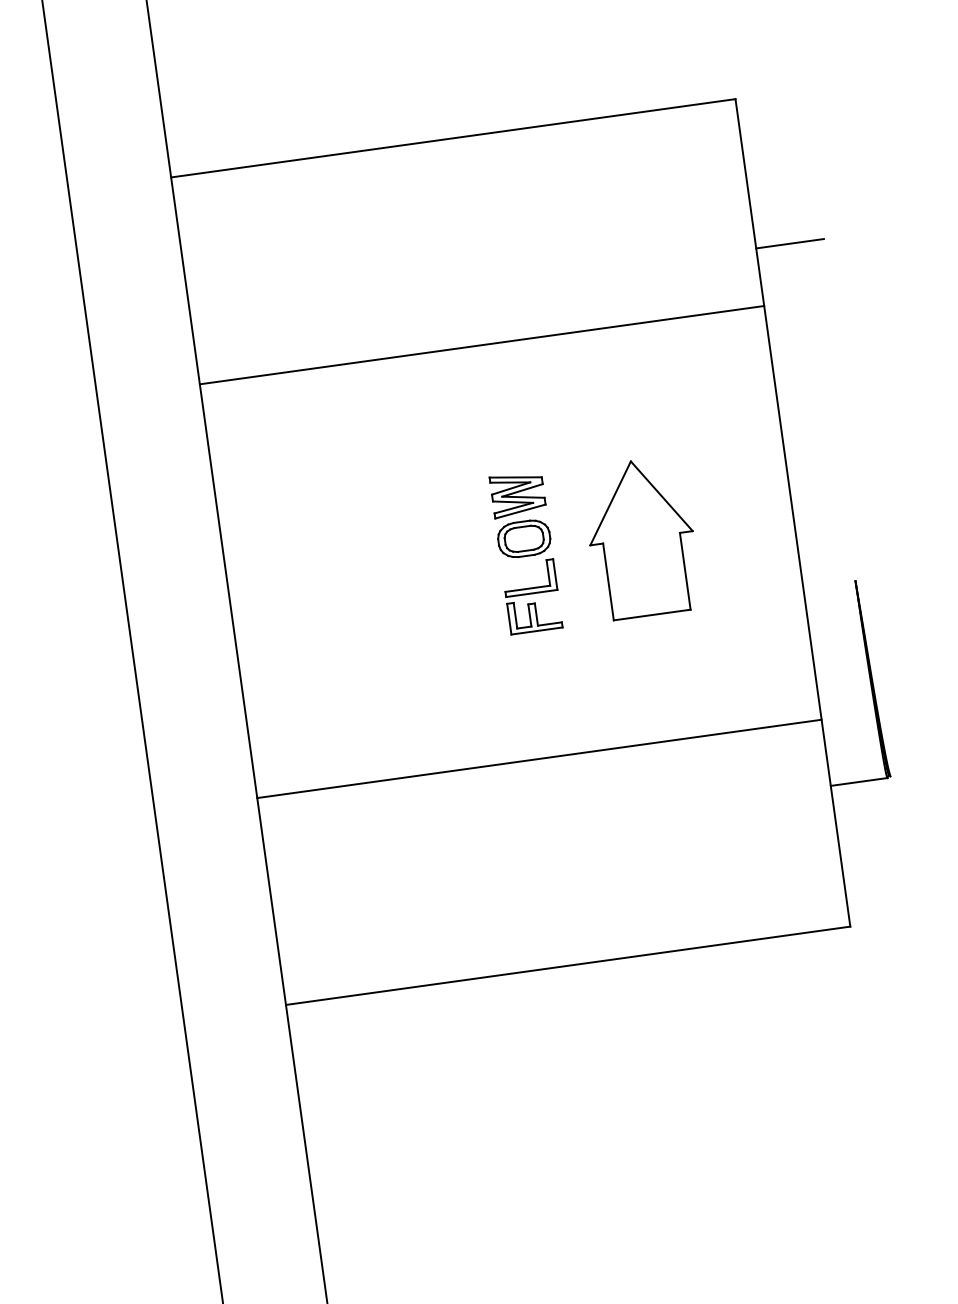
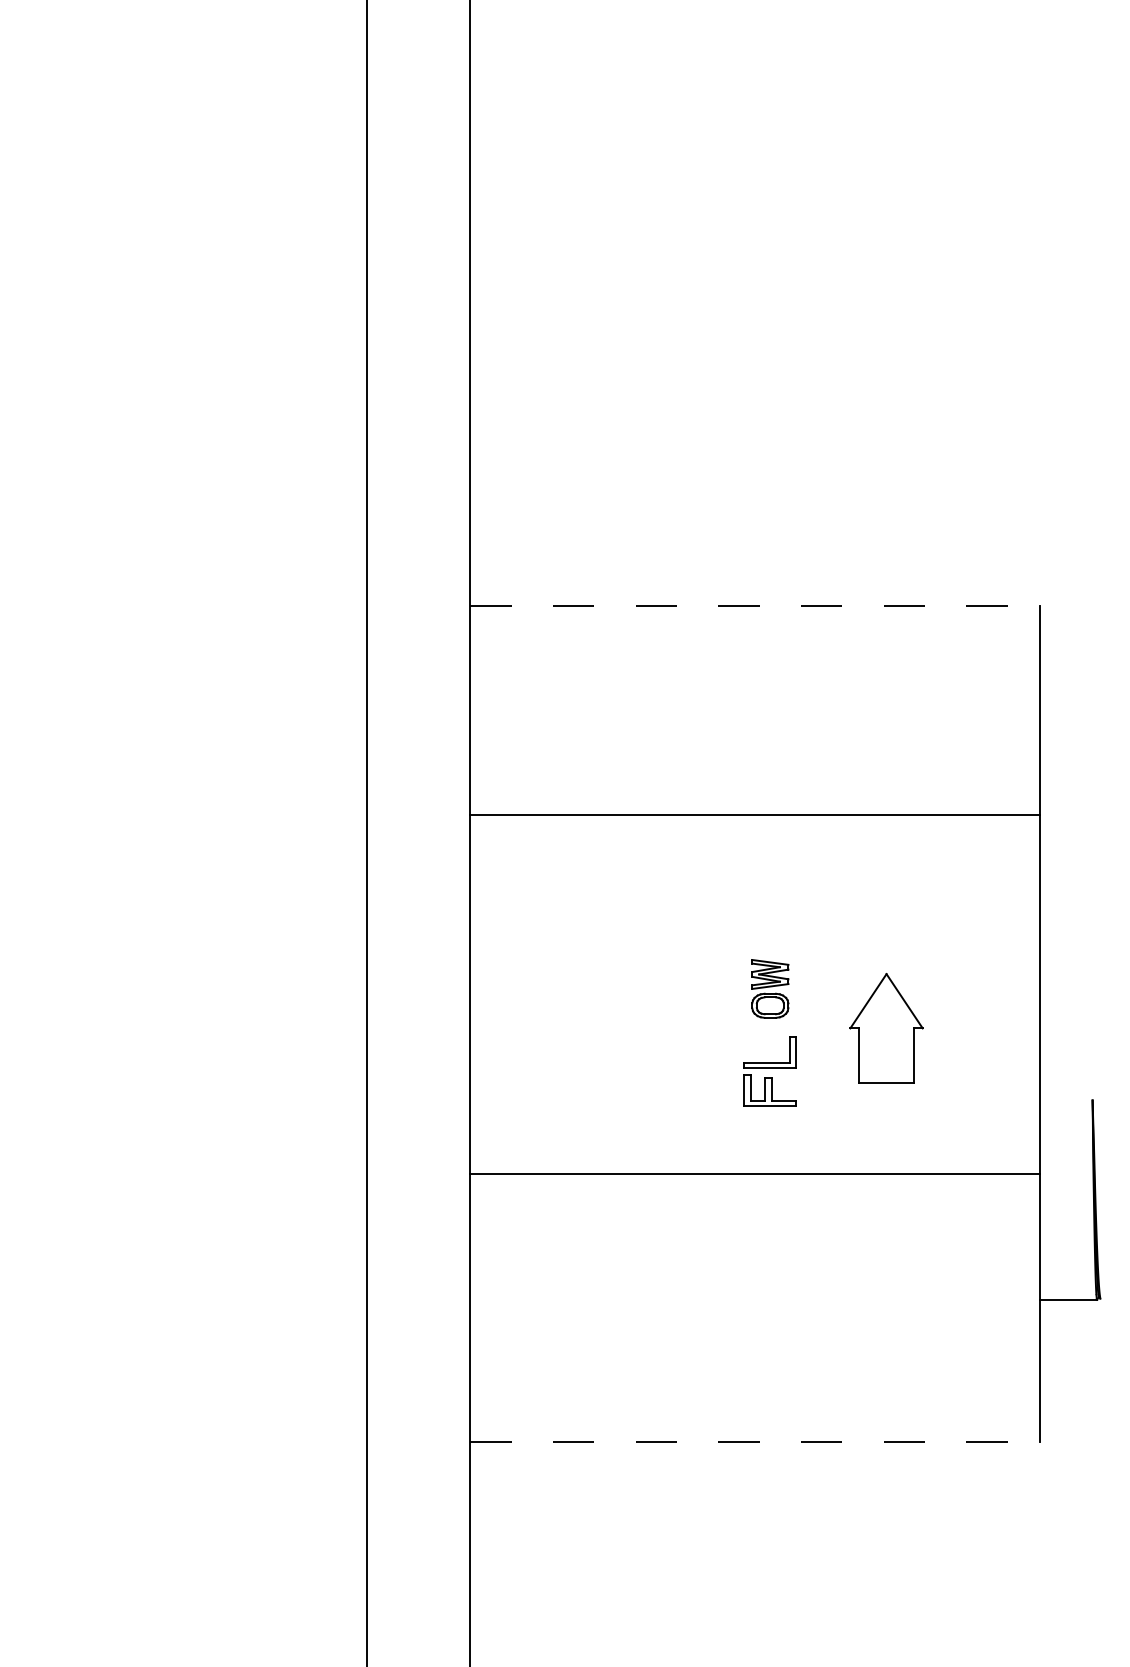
line: (453, 138) -> (755, 606), solid -> dashed
line: (789, 244) -> (1073, 757), removed
part: (521, 514) -> (770, 988), size x0.7
part: (641, 537) -> (886, 1027), size x0.7
line: (538, 759) -> (754, 1174), moved
line: (568, 965) -> (755, 1441), solid -> dashed

